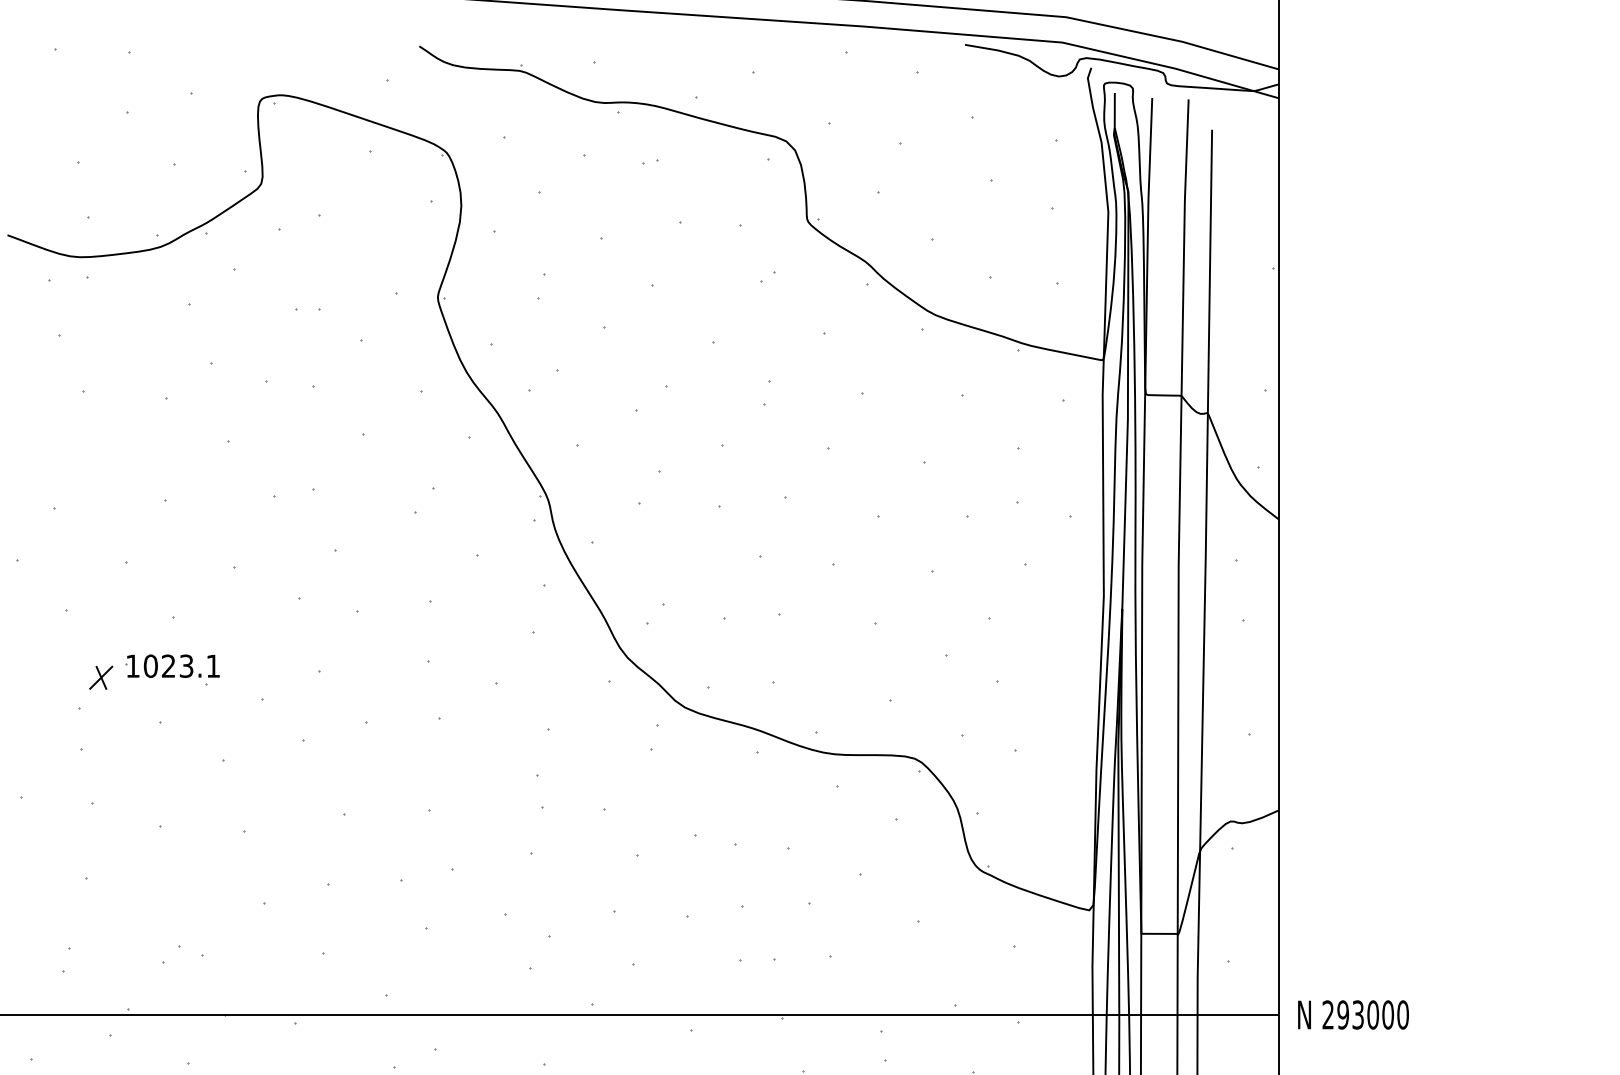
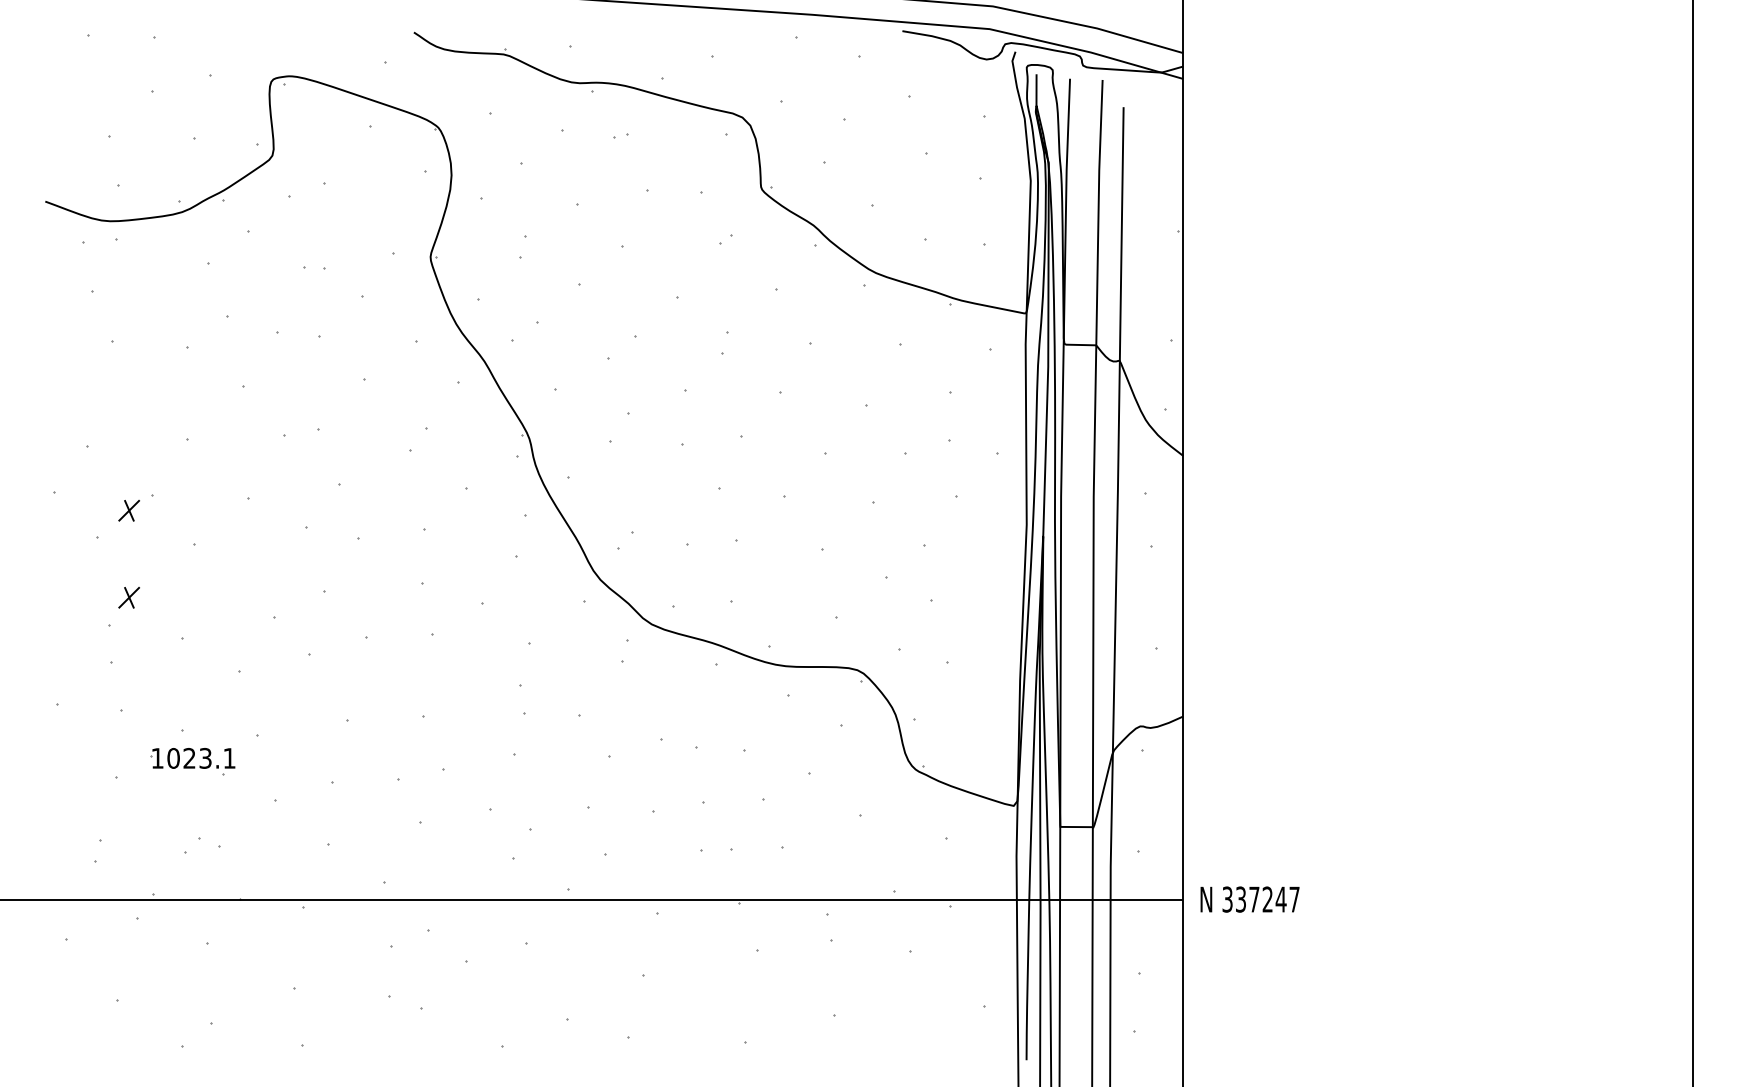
part: (100, 580) -> (128, 510), added
part: (171, 669) -> (192, 761), moved
text: (1364, 1014) -> (1260, 899), 293000 -> 337247

